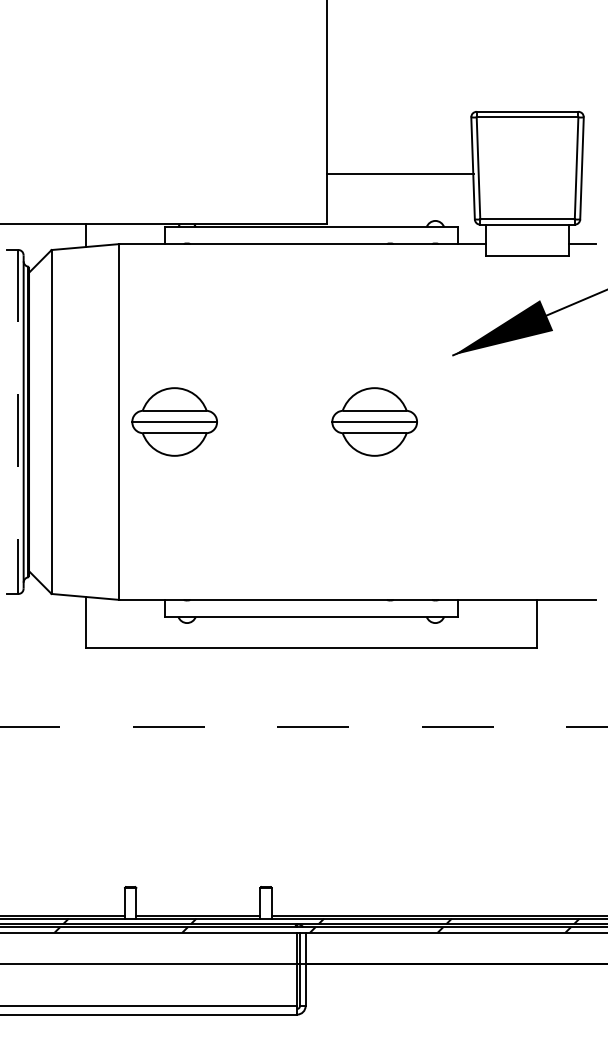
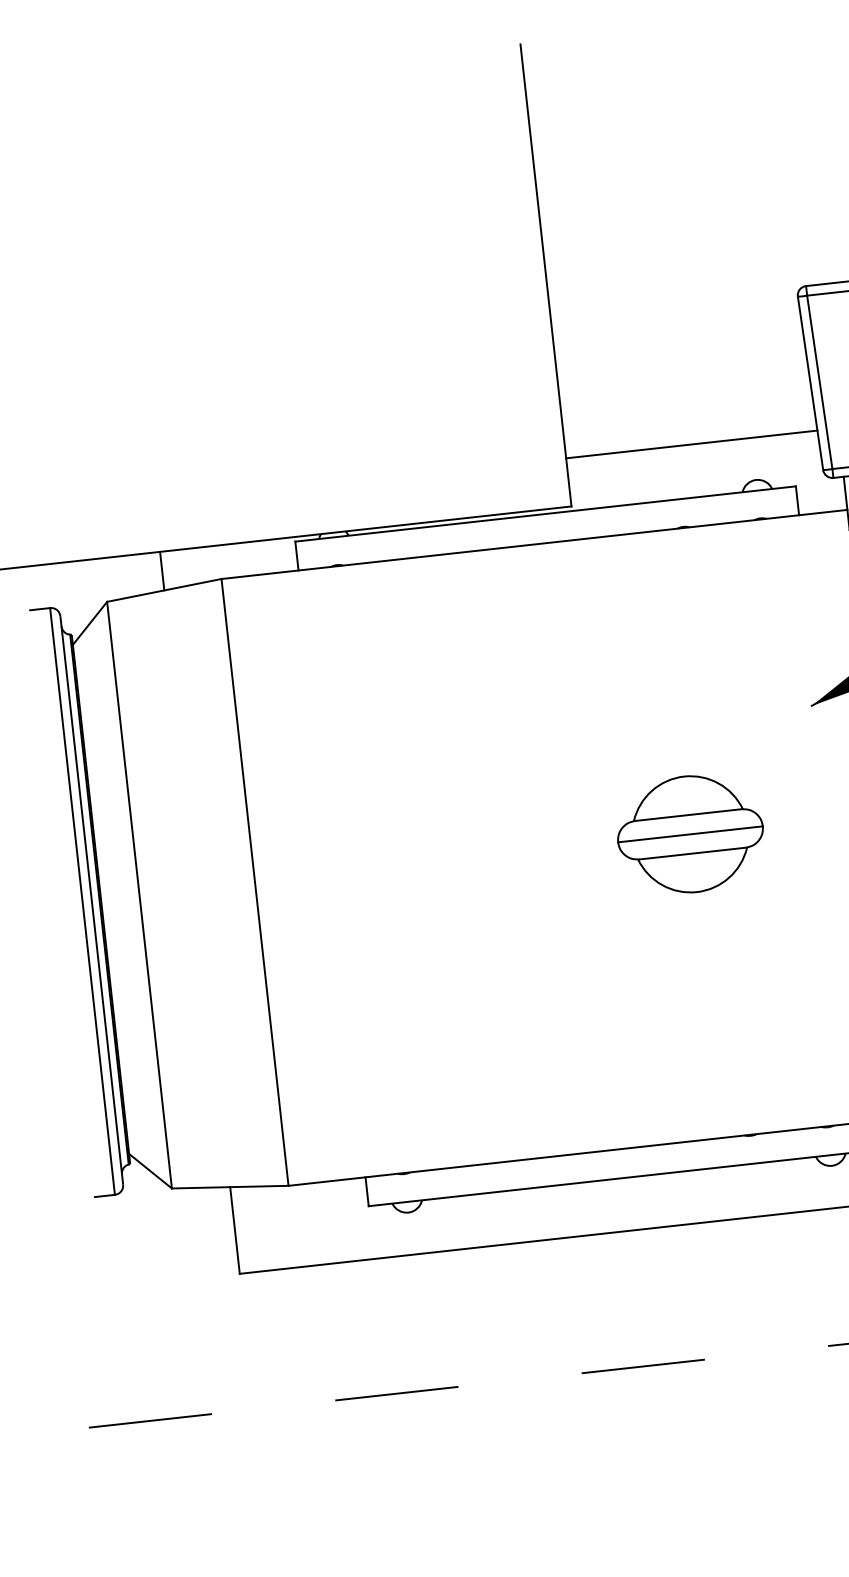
line: (400, 174) -> (692, 444), moved
part: (174, 421) -> (348, 871), removed
line: (18, 422) -> (83, 902), dashed -> solid

